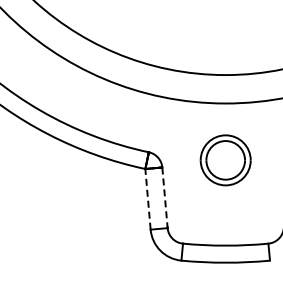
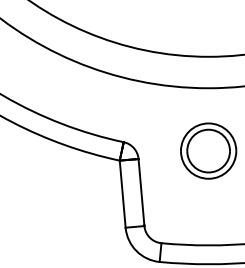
line: (147, 198) -> (122, 193), dashed -> solid
line: (165, 198) -> (142, 193), dashed -> solid

